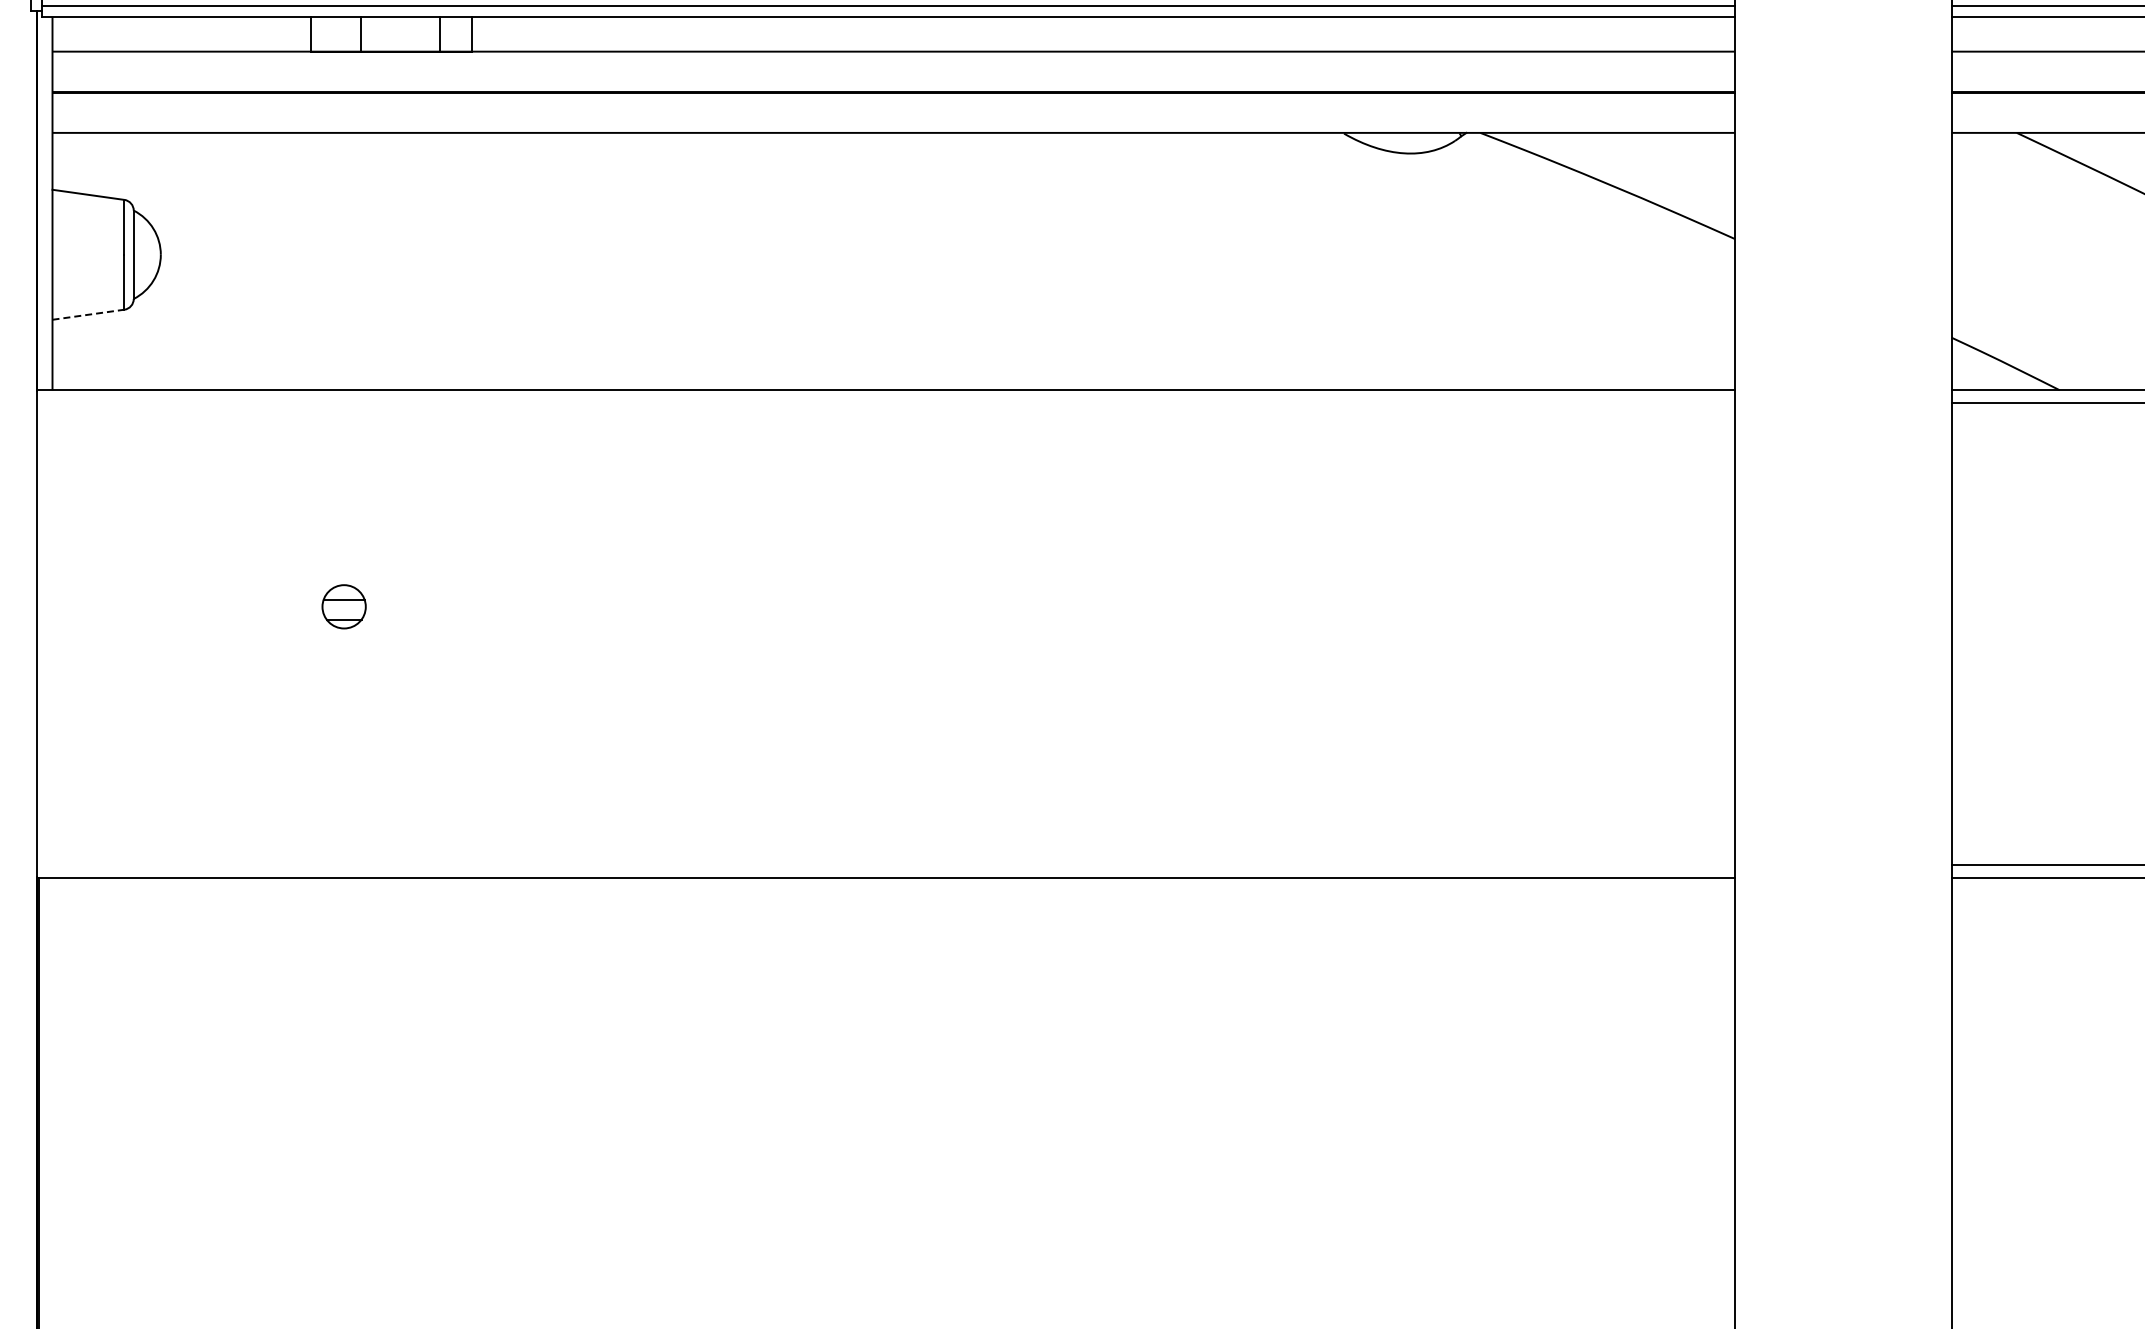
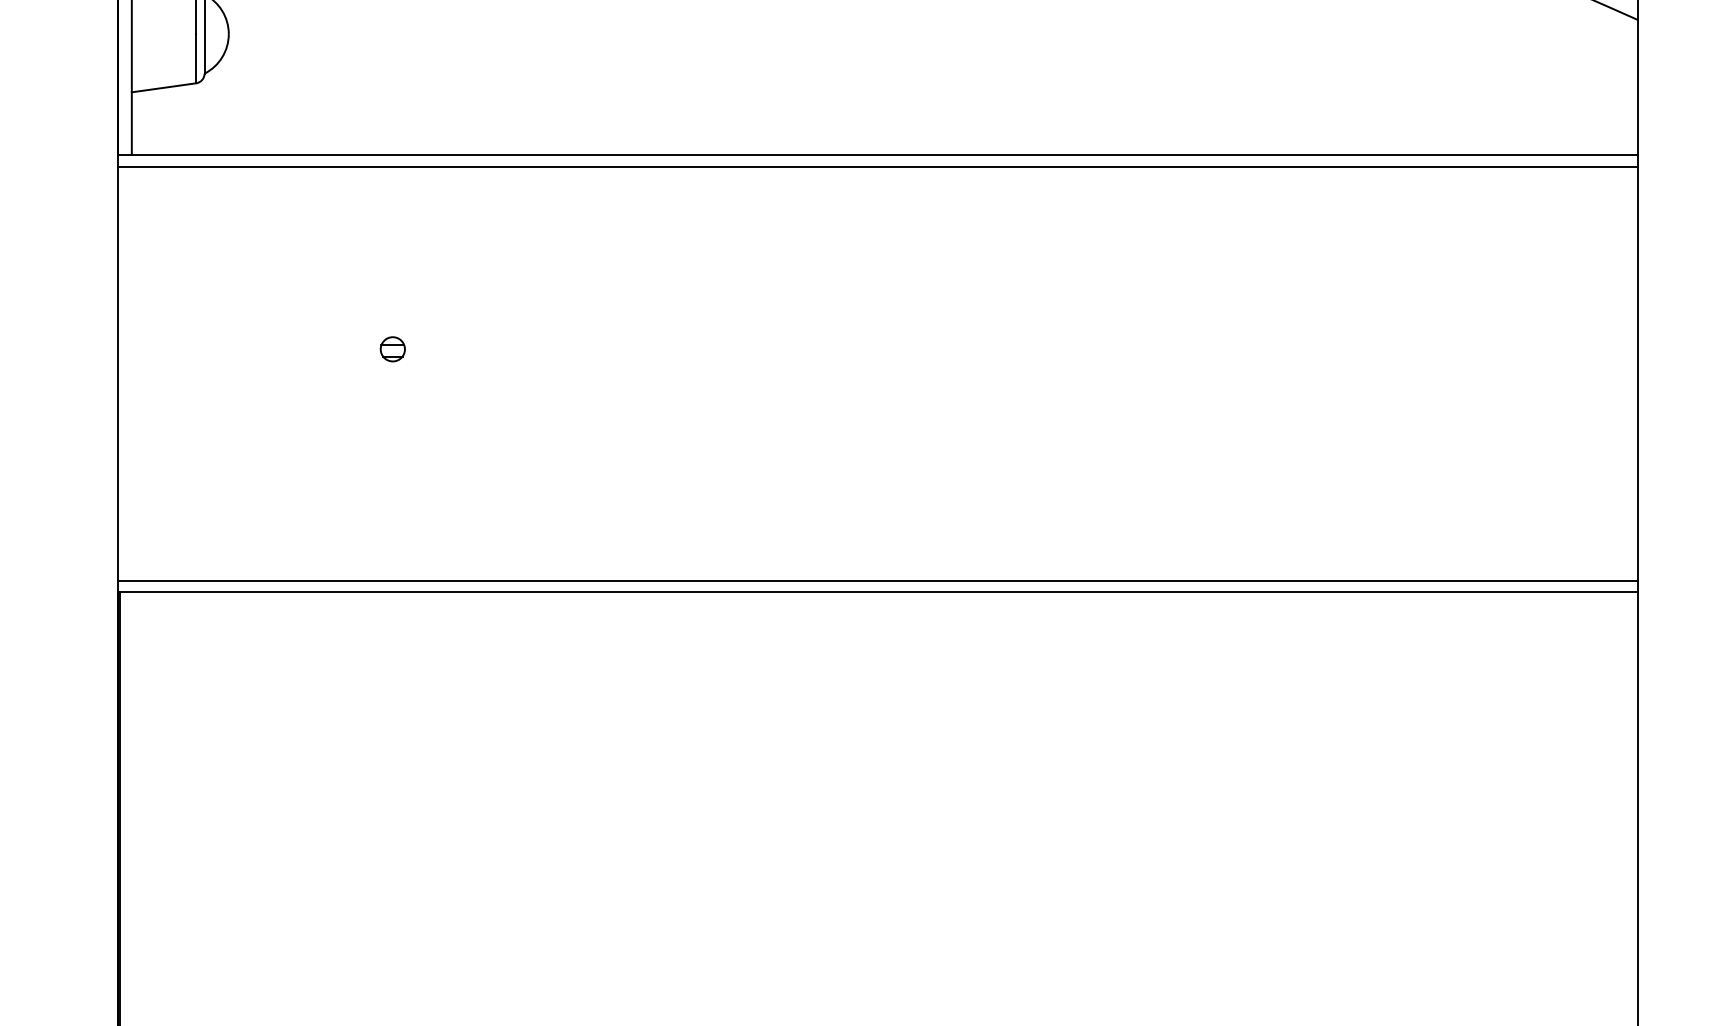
line: (88, 314) -> (164, 87), dashed -> solid
line: (885, 402) -> (877, 166), added
part: (343, 606) -> (392, 348), size x0.62
line: (885, 865) -> (877, 580), added

